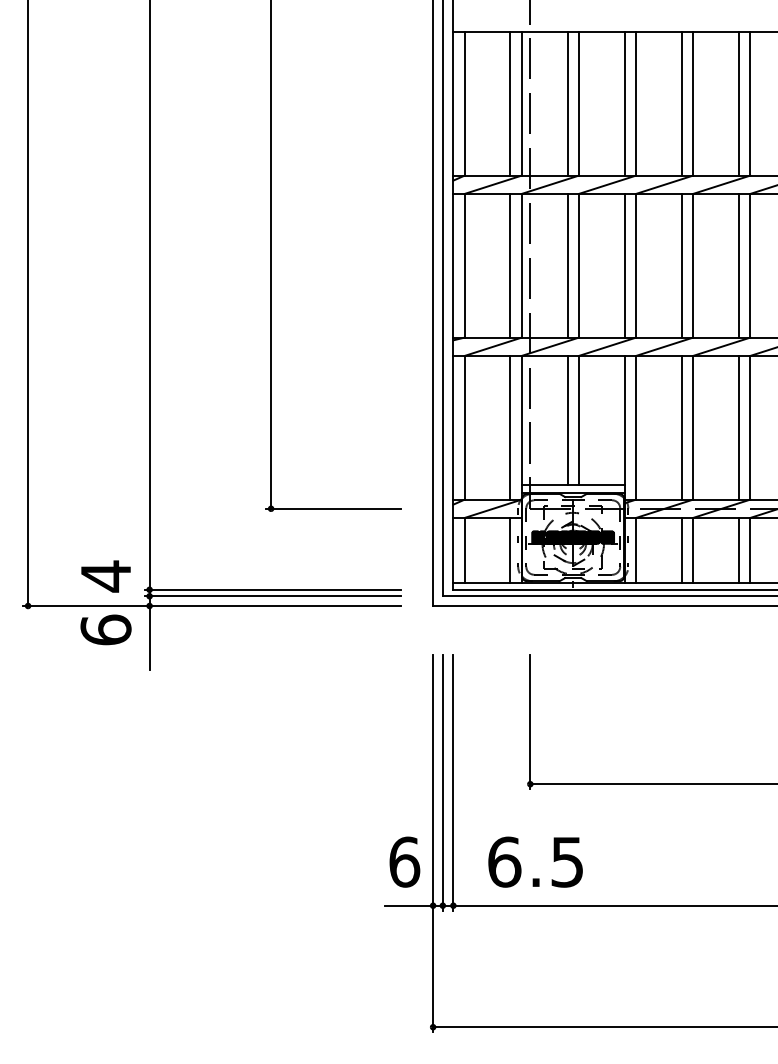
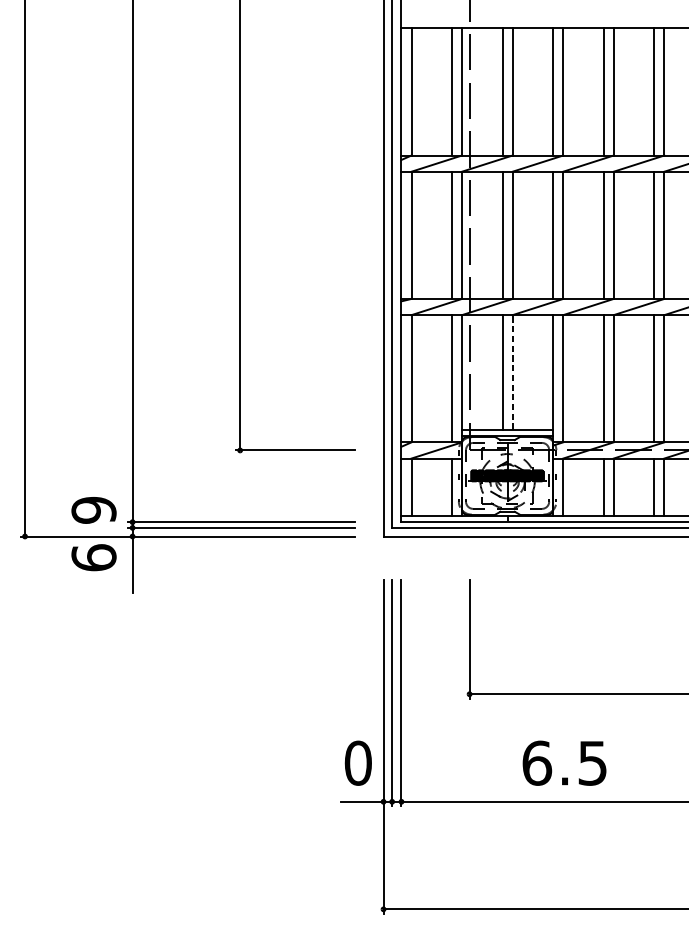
line: (578, 420) -> (512, 372), solid -> dashed
text: (105, 576) -> (93, 510), 4 -> 9
text: (404, 861) -> (358, 762), 6 -> 0
text: (535, 861) -> (564, 762), moved

